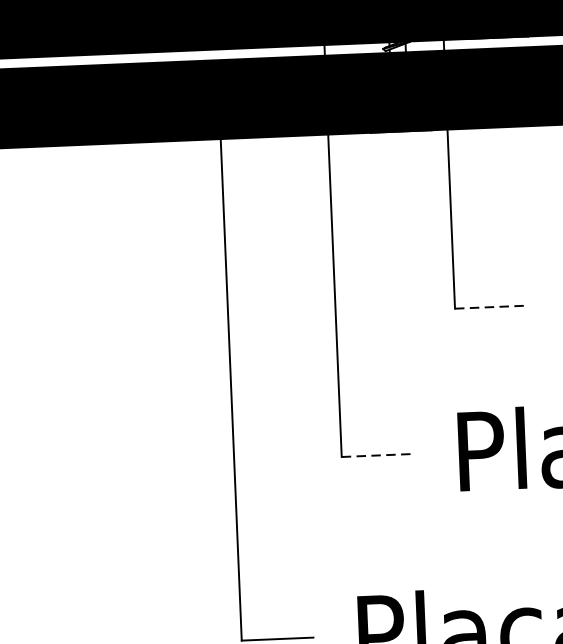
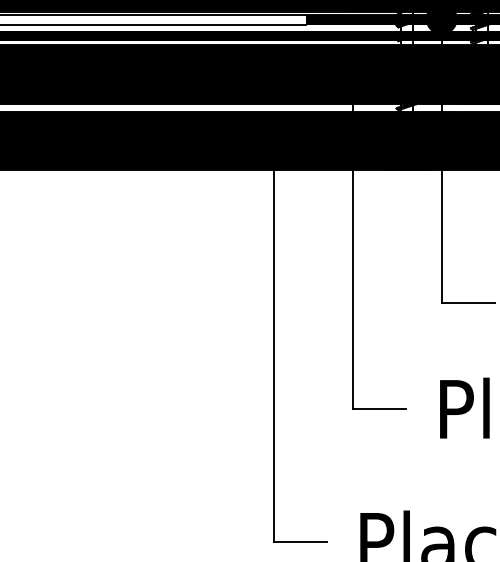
line: (491, 307) -> (468, 303), dashed -> solid
line: (377, 455) -> (379, 409), dashed -> solid

